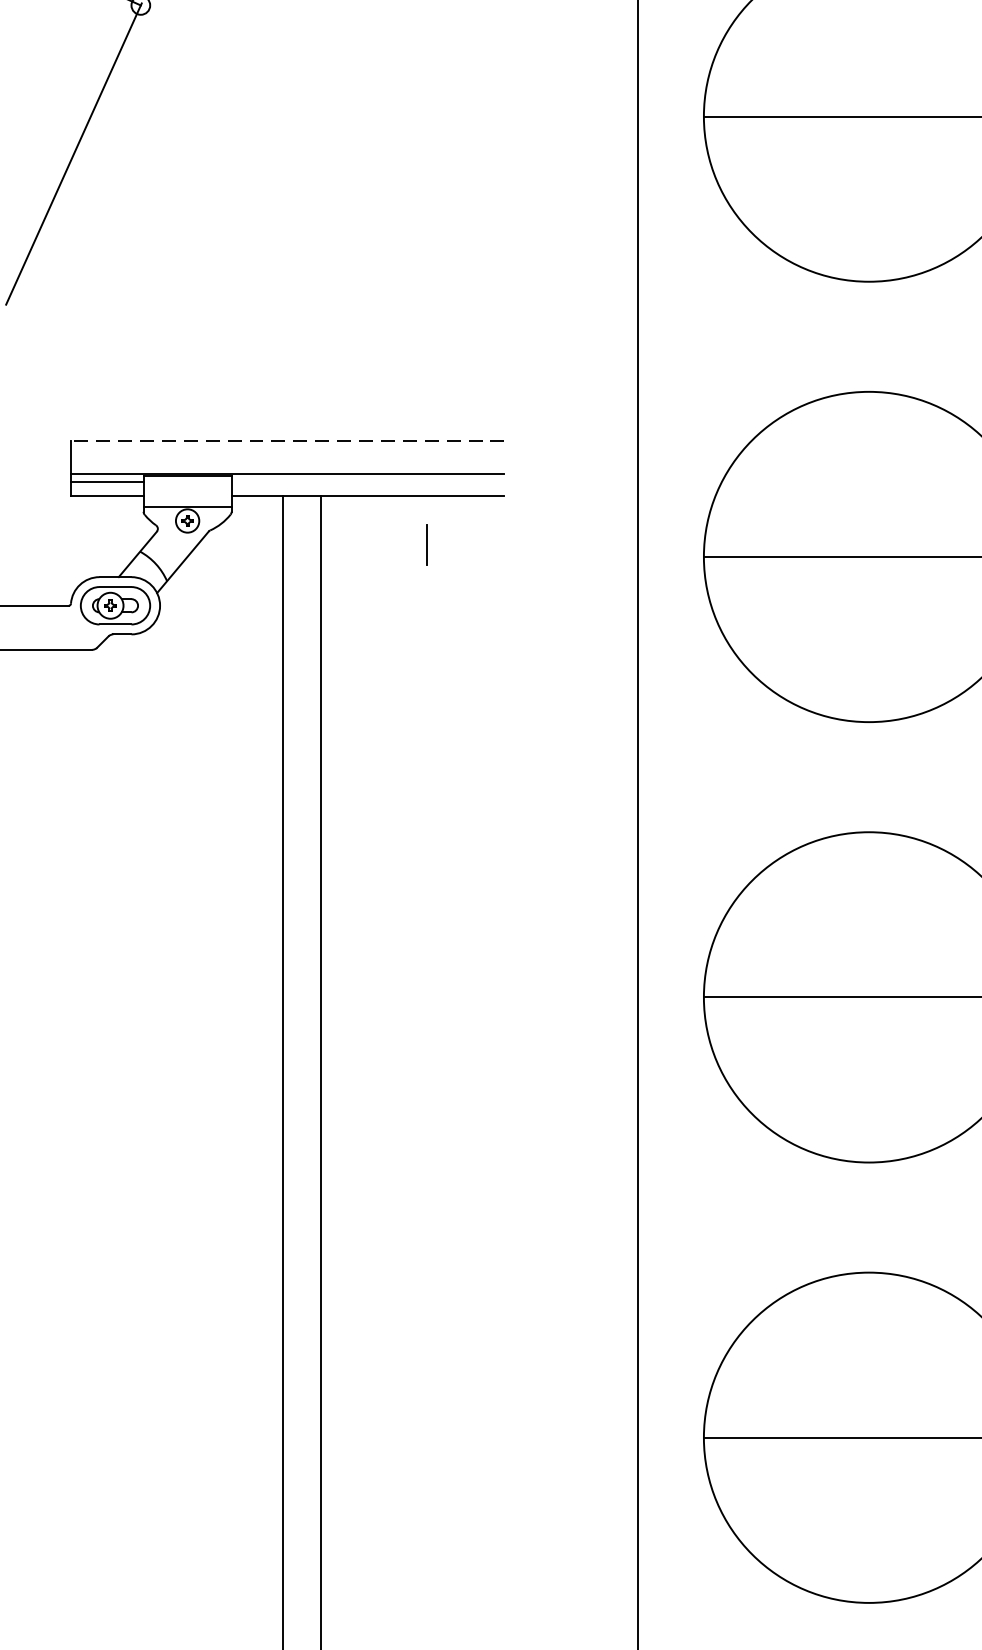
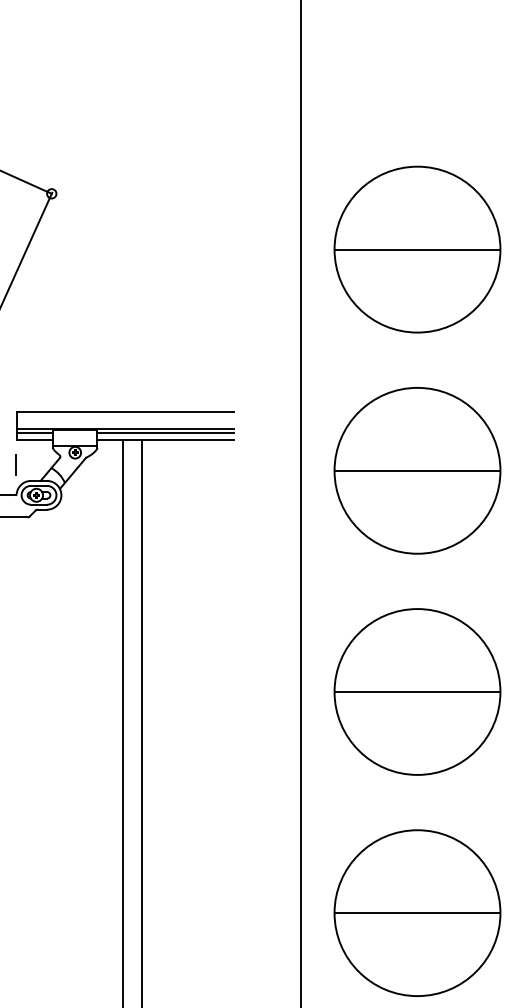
line: (287, 440) -> (125, 412), dashed -> solid
line: (367, 482) -> (165, 433), added
line: (427, 544) -> (15, 464), moved

